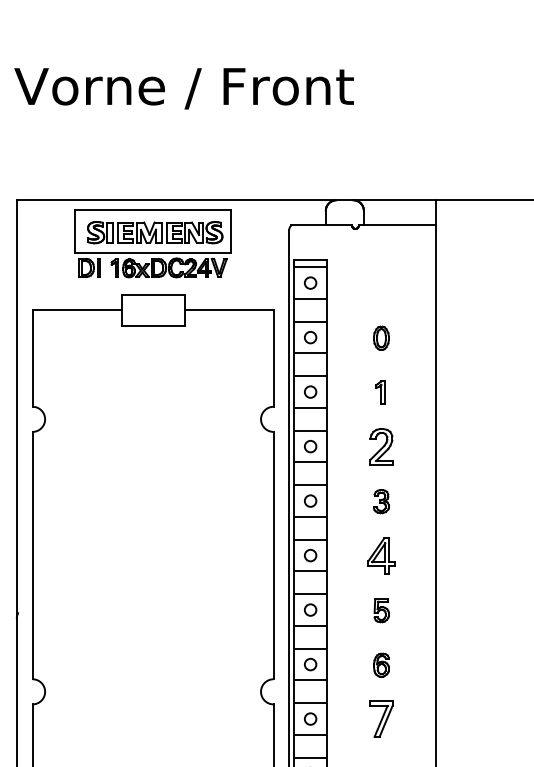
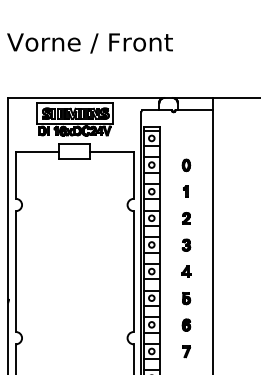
part: (381, 446) -> (186, 218), size x0.62
part: (381, 555) -> (186, 271), size x0.62
part: (381, 719) -> (186, 351), size x0.62

